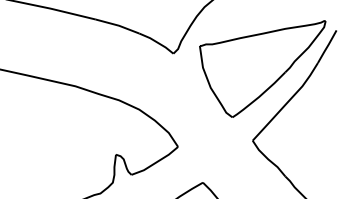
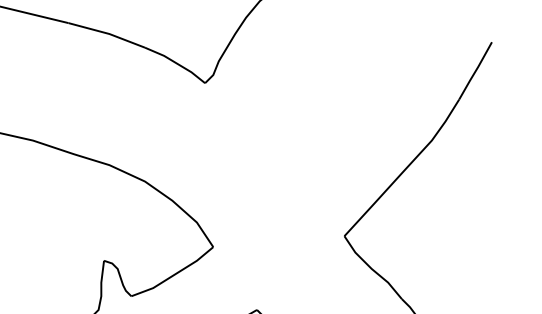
part: (262, 68) -> (361, 109), removed

